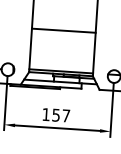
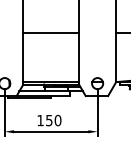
line: (64, 30) -> (51, 32), moved
text: (65, 115) -> (57, 120), 157 -> 150

